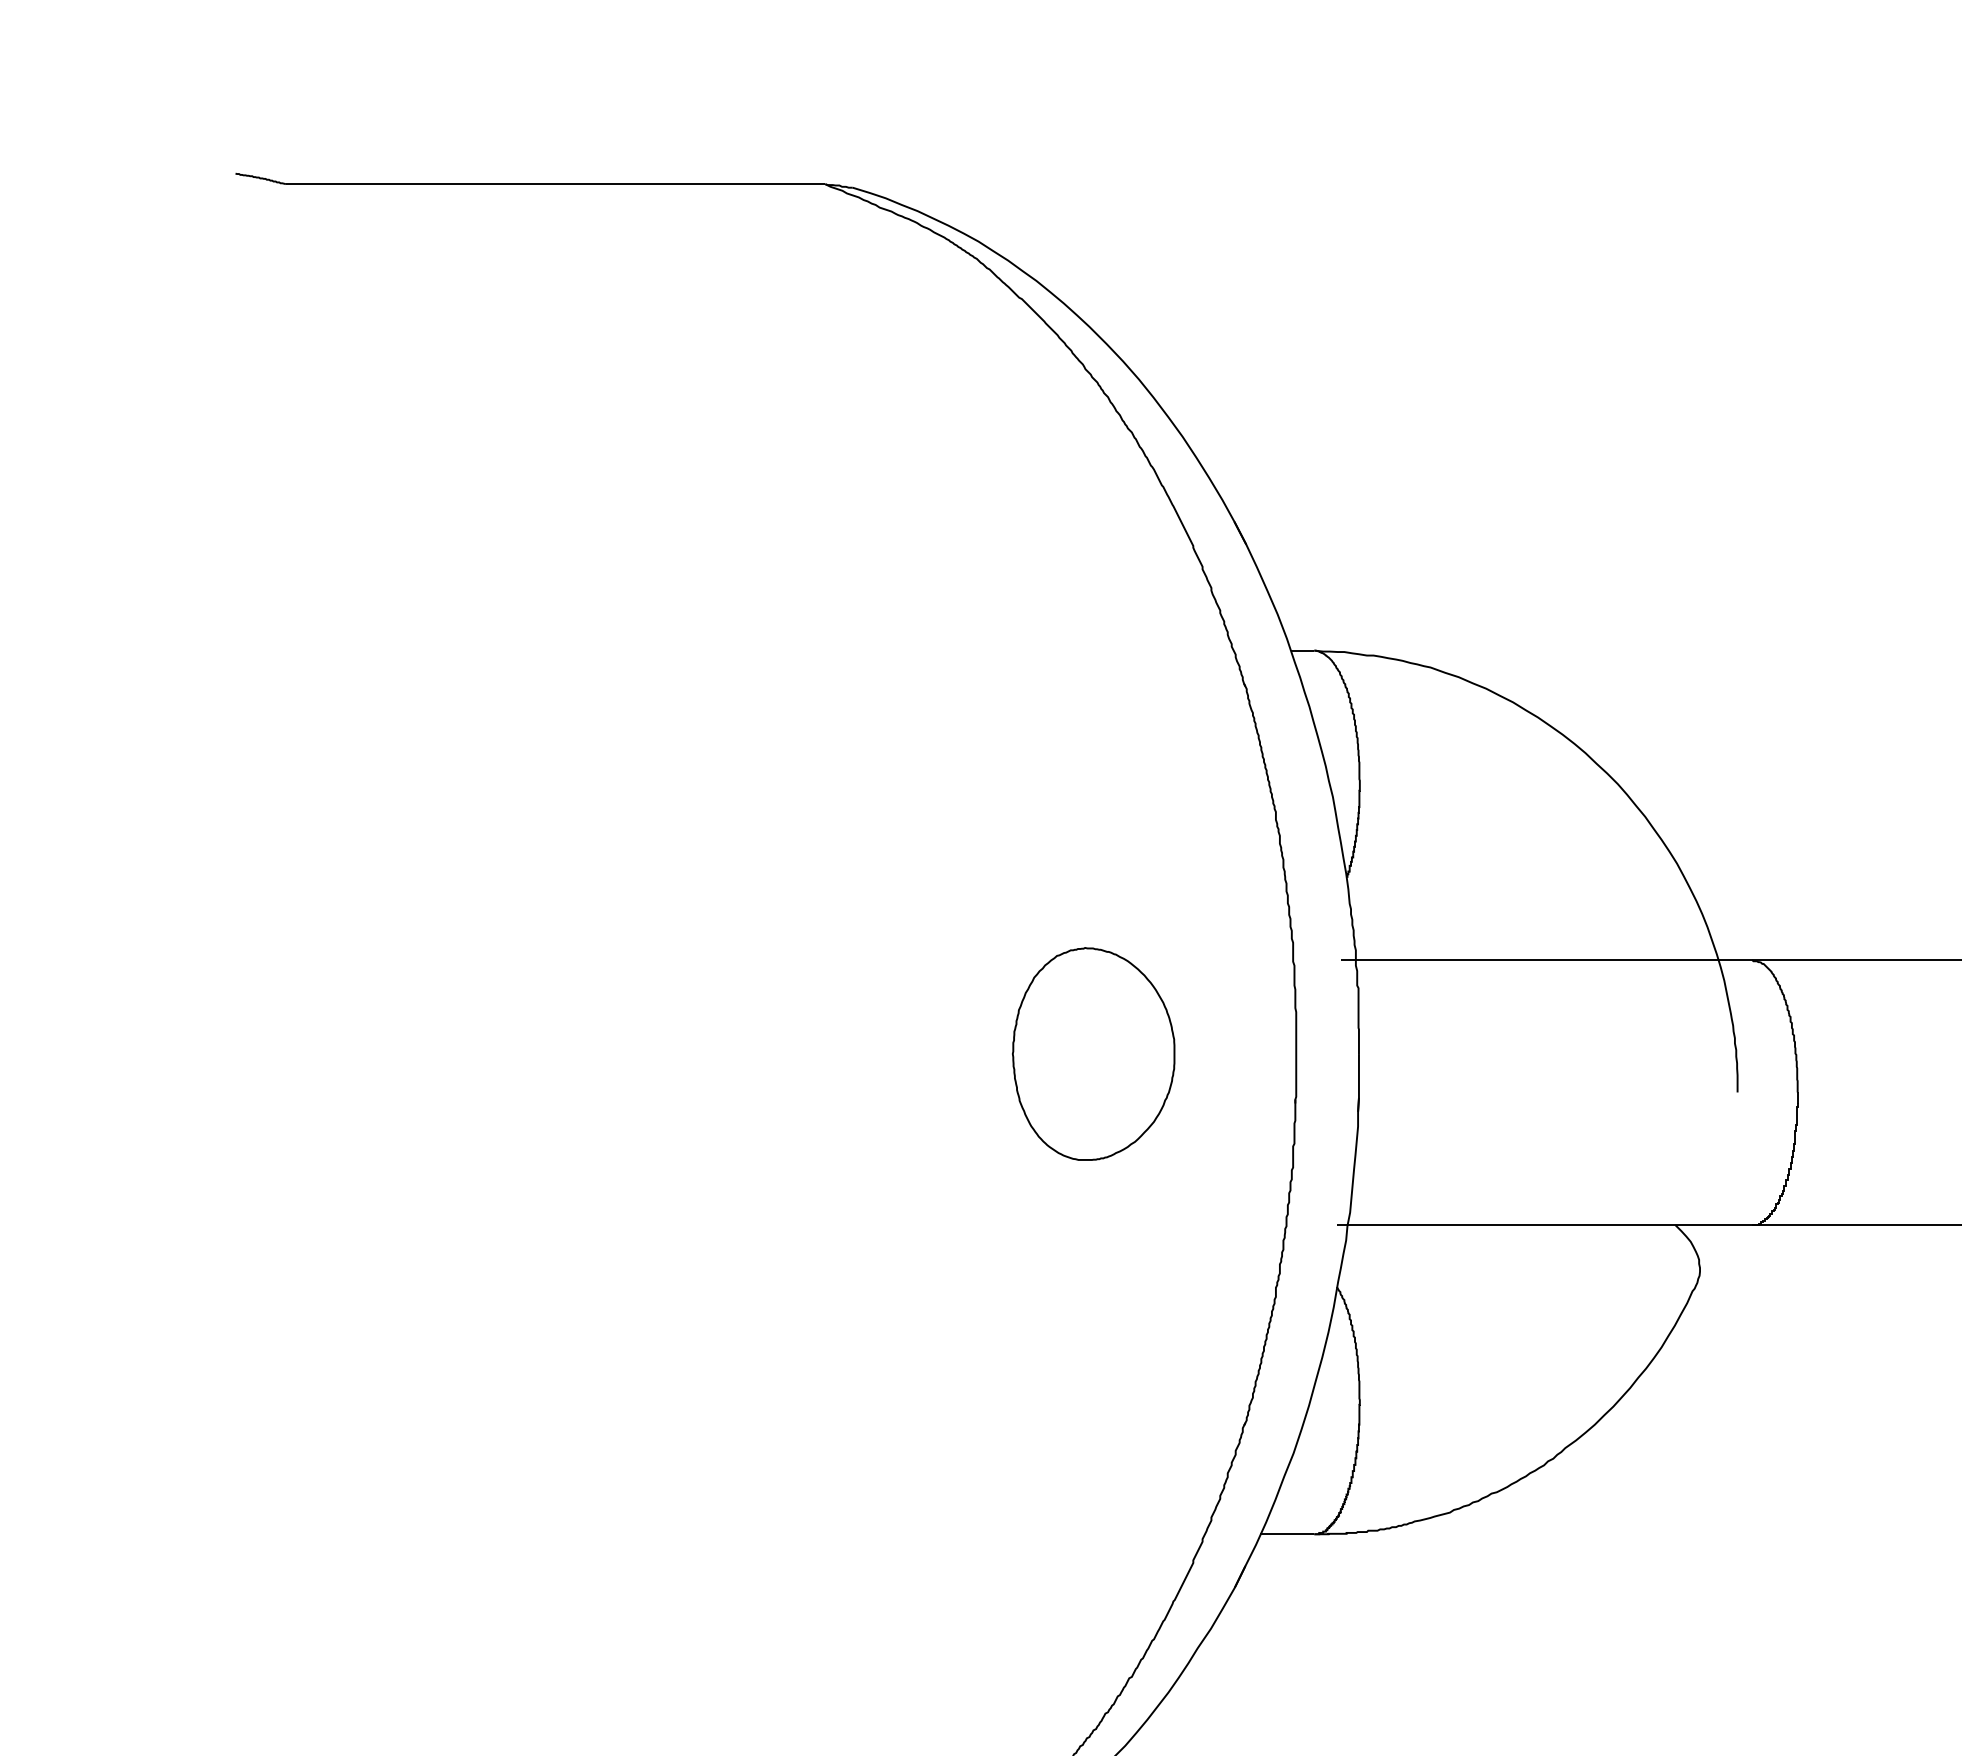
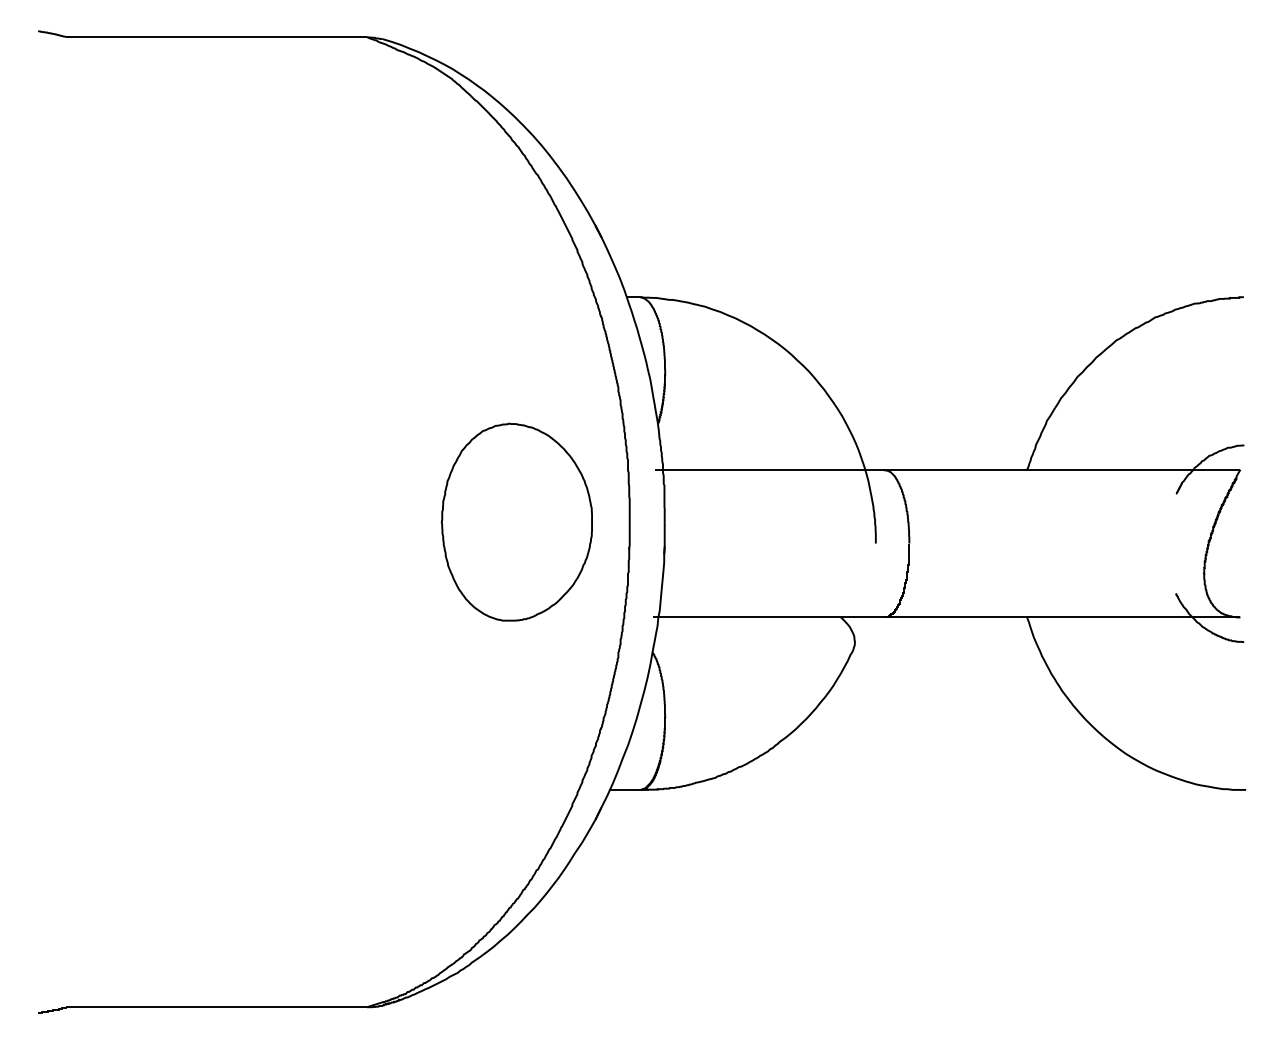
part: (1093, 1052) -> (516, 521), size x1.67

